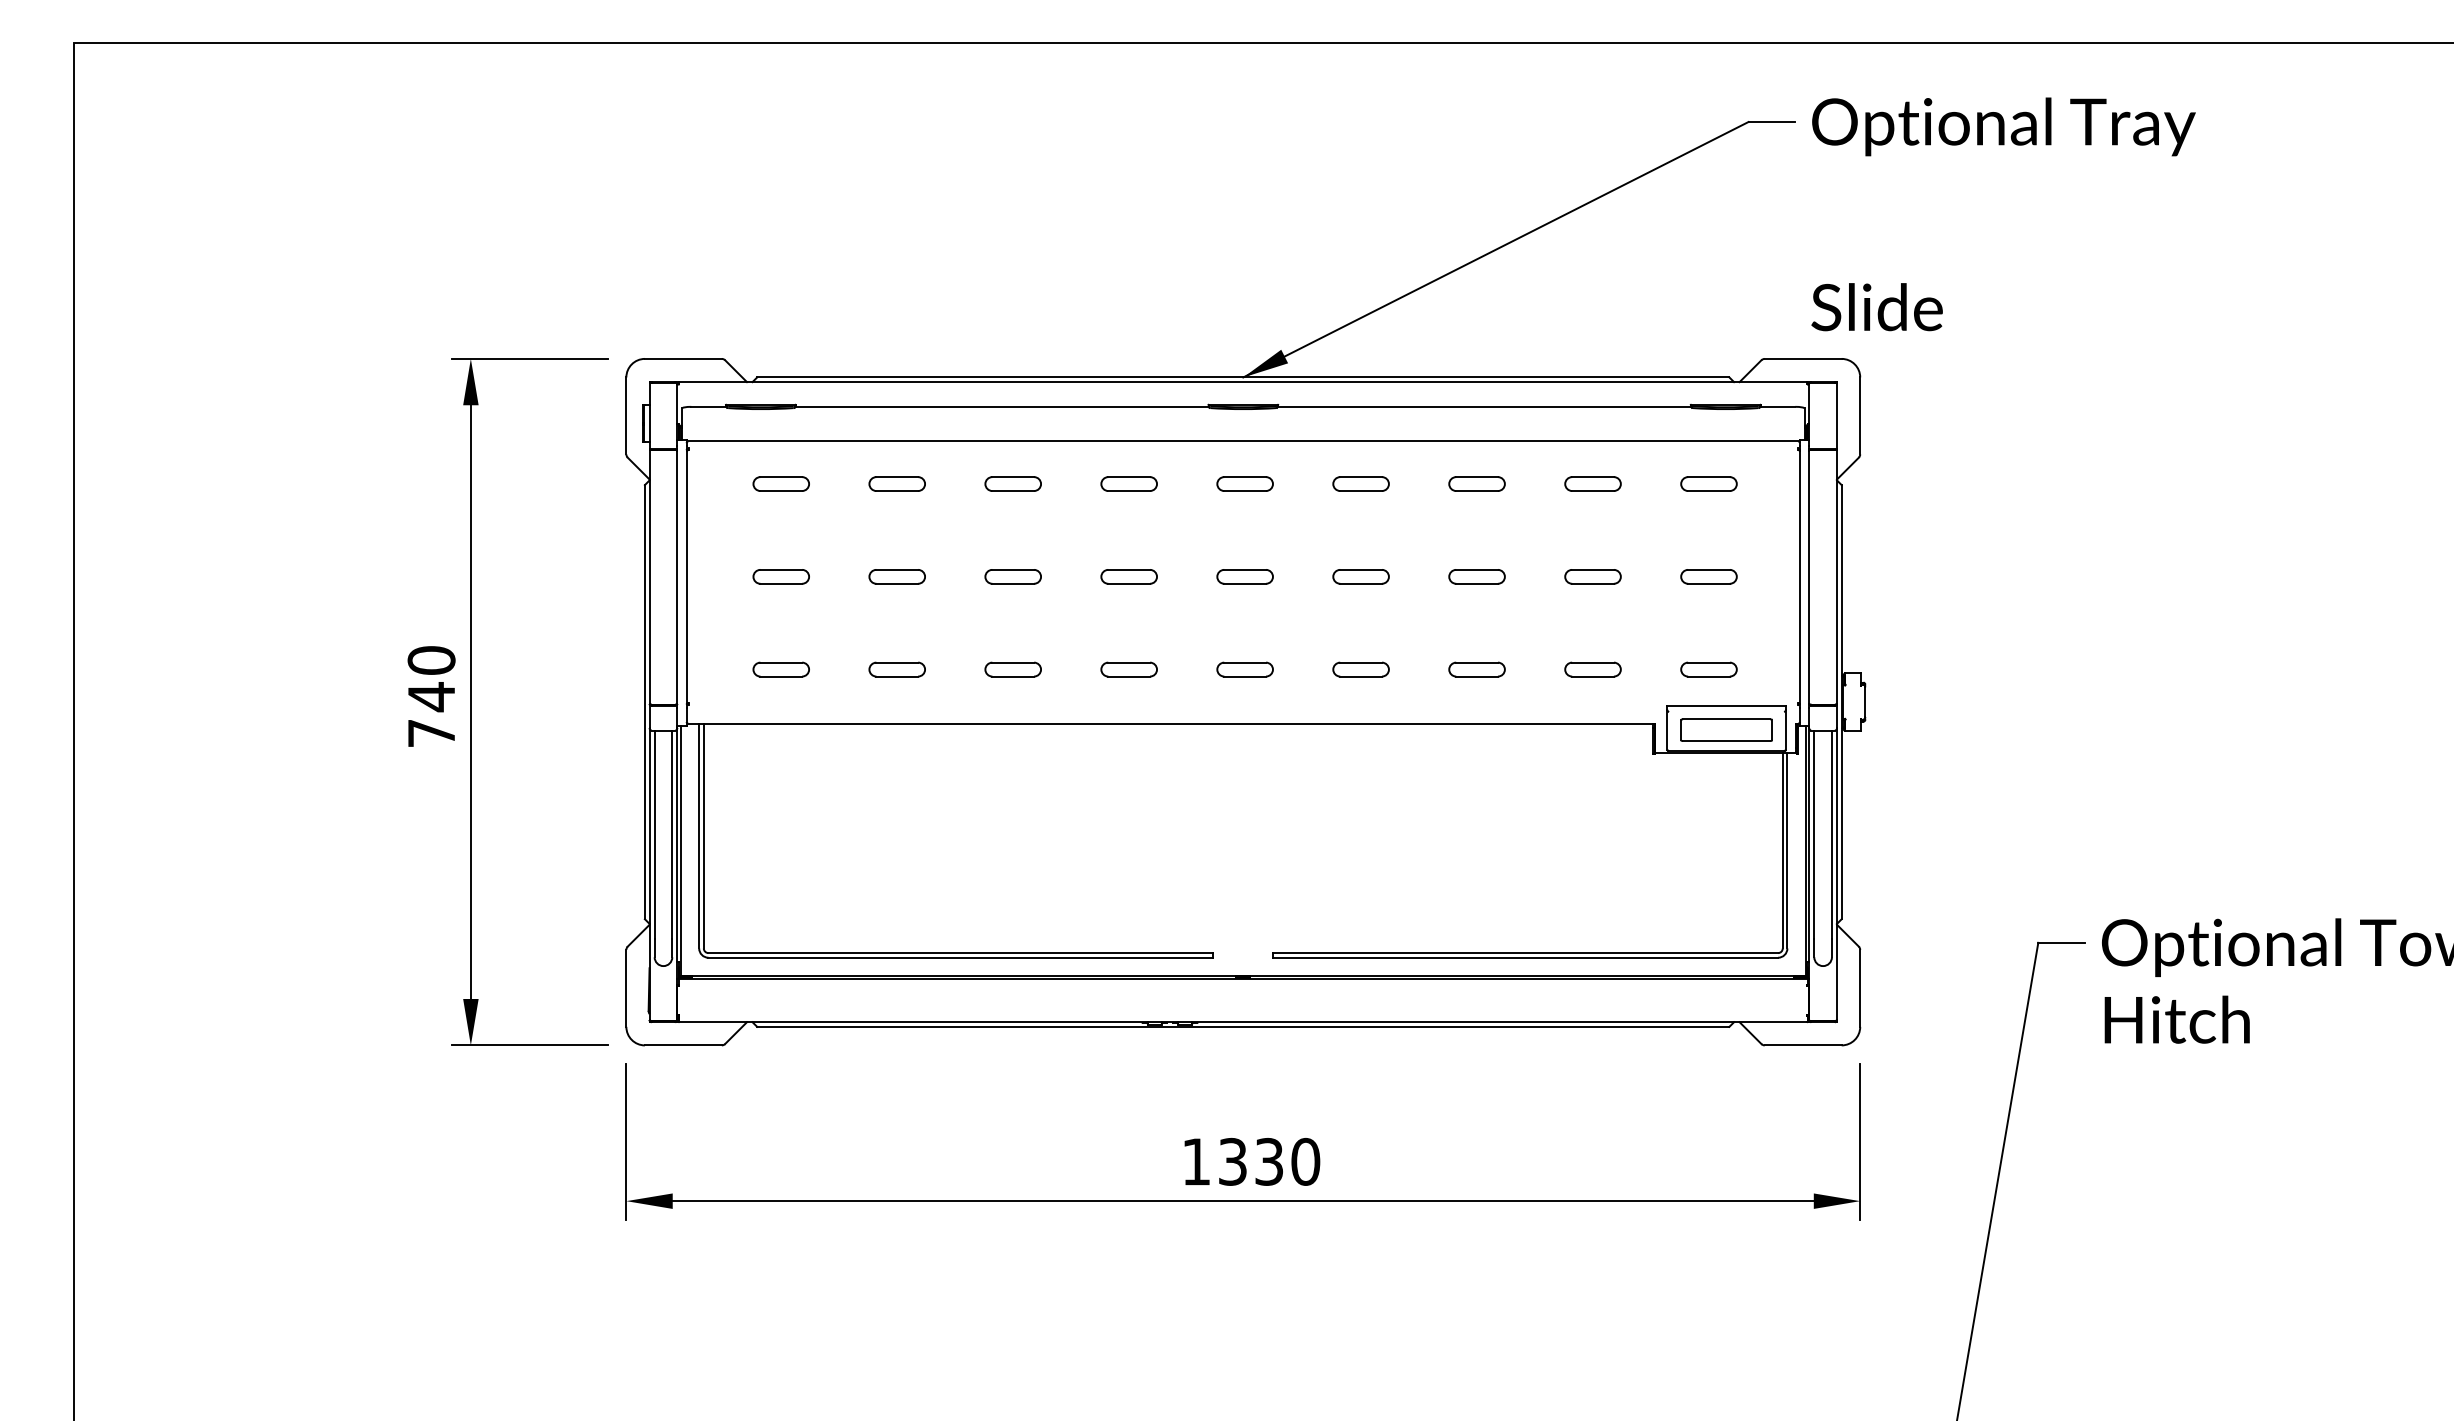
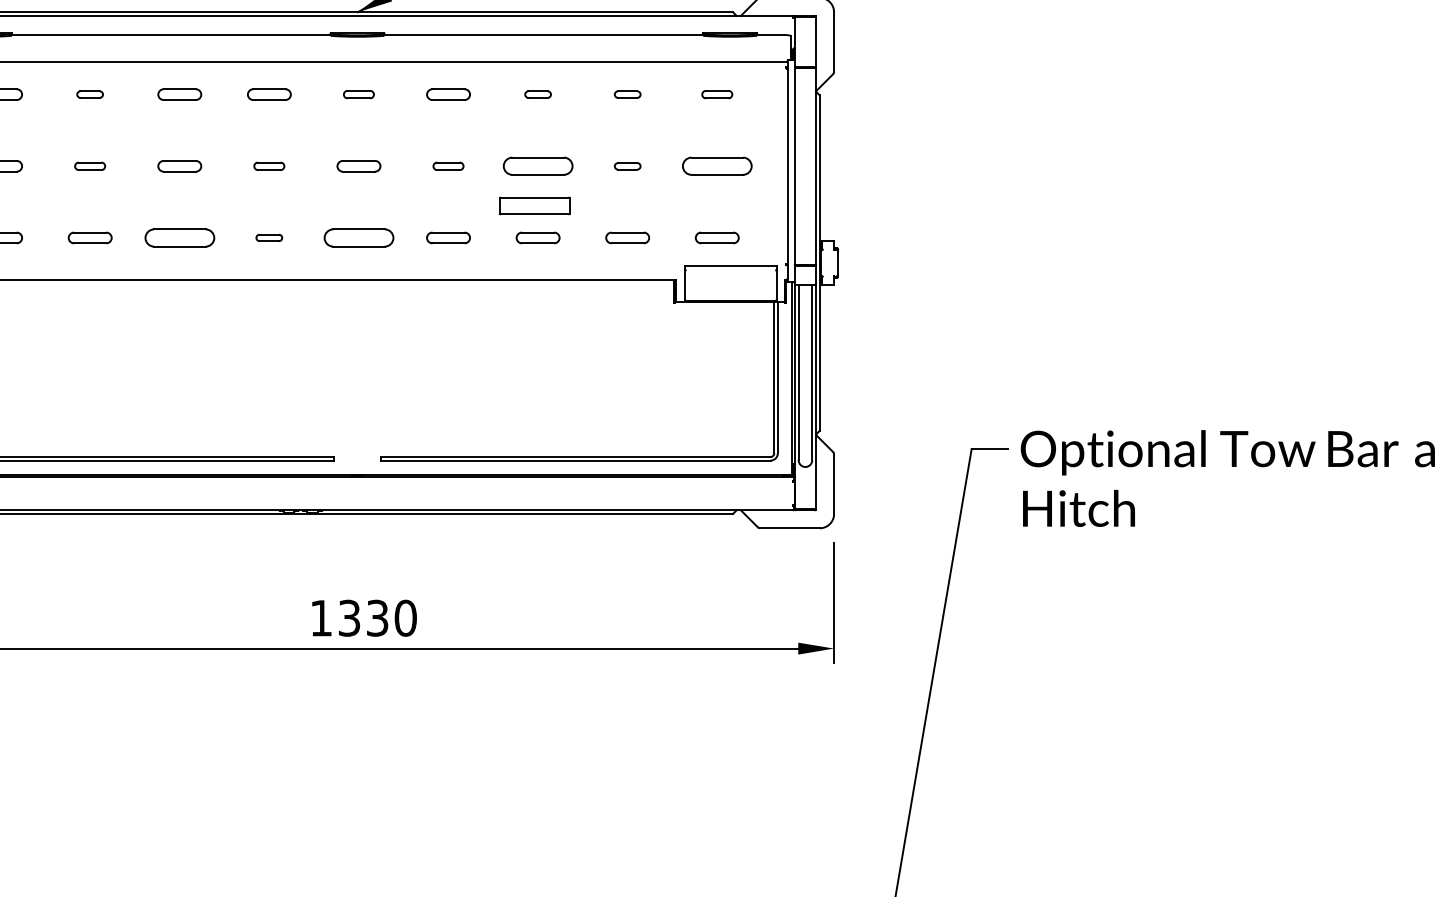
part: (896, 483) -> (89, 94), size x0.6
part: (1244, 483) -> (358, 94), size x0.7
part: (1476, 483) -> (537, 94), size x0.6
part: (1592, 483) -> (627, 94), size x0.6
part: (1708, 483) -> (716, 94), size x0.7
part: (896, 576) -> (89, 166), size x0.7
part: (1128, 576) -> (268, 166), size x0.7
part: (1360, 576) -> (448, 166), size x0.7
part: (1476, 576) -> (537, 166), size x1.6
part: (1592, 576) -> (627, 166), size x0.6
part: (1708, 576) -> (716, 166), size x1.6
part: (1012, 669) -> (179, 237), size x1.6
part: (1128, 669) -> (268, 237), size x0.6
part: (1244, 669) -> (358, 237), size x1.6
part: (1726, 729) -> (534, 205), moved

